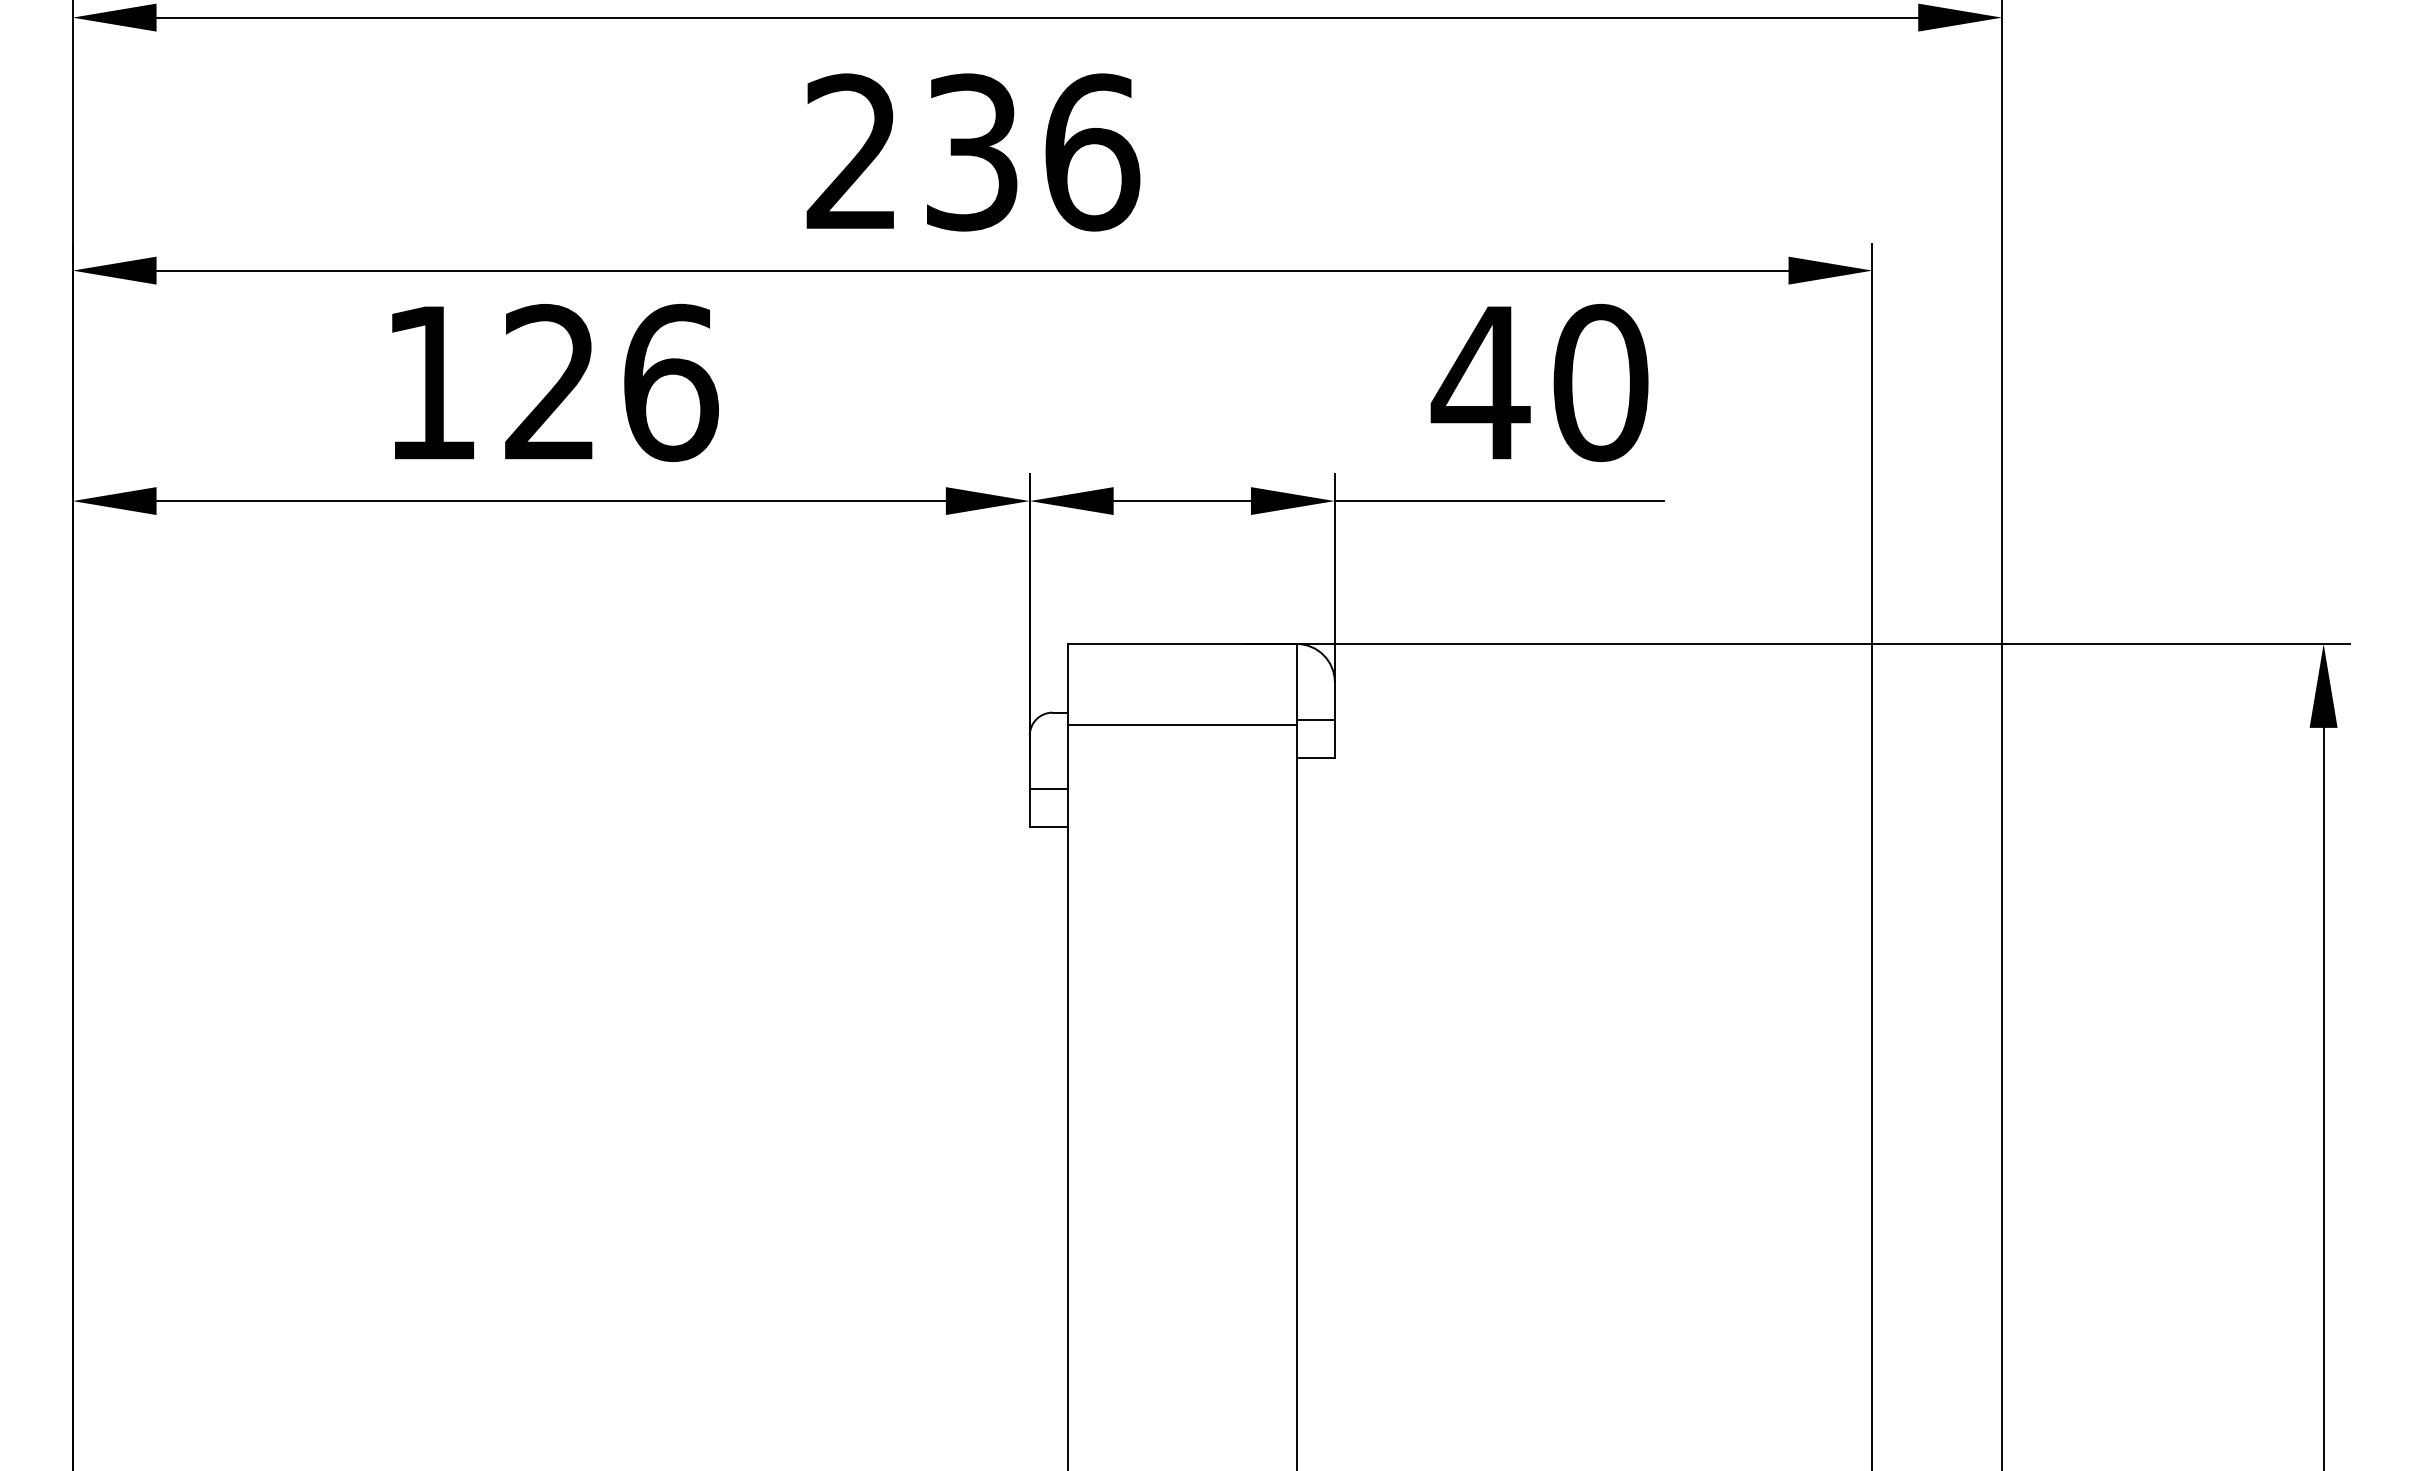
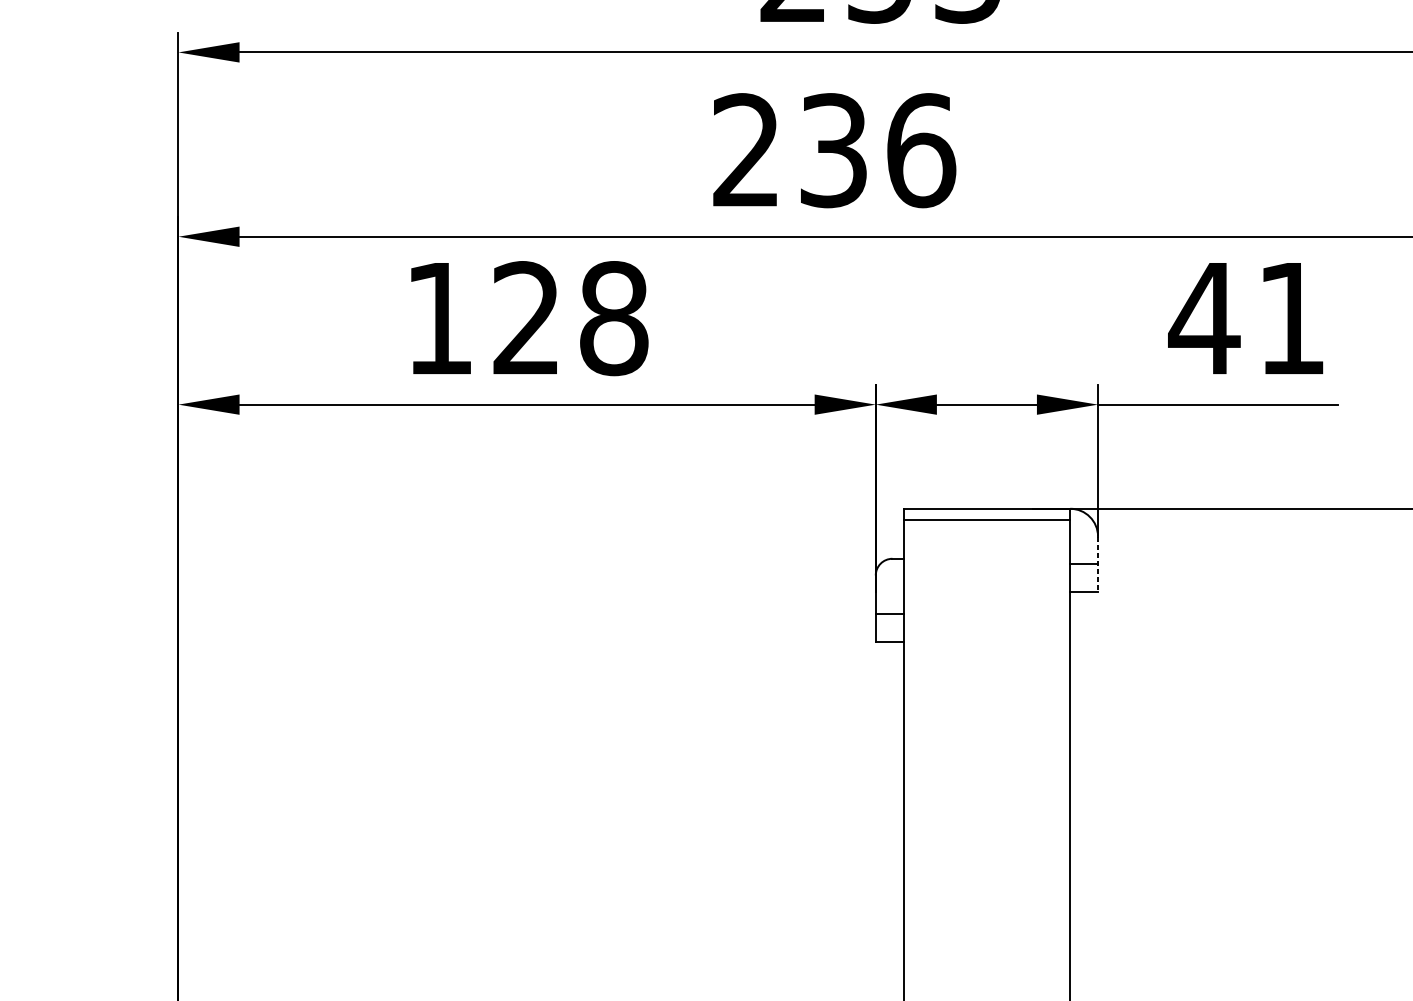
text: (670, 382) -> (614, 318), 126 -> 128
text: (1600, 382) -> (1291, 318), 40 -> 41
line: (1334, 720) -> (1097, 564), solid -> dashed
line: (1181, 725) -> (986, 520), moved

